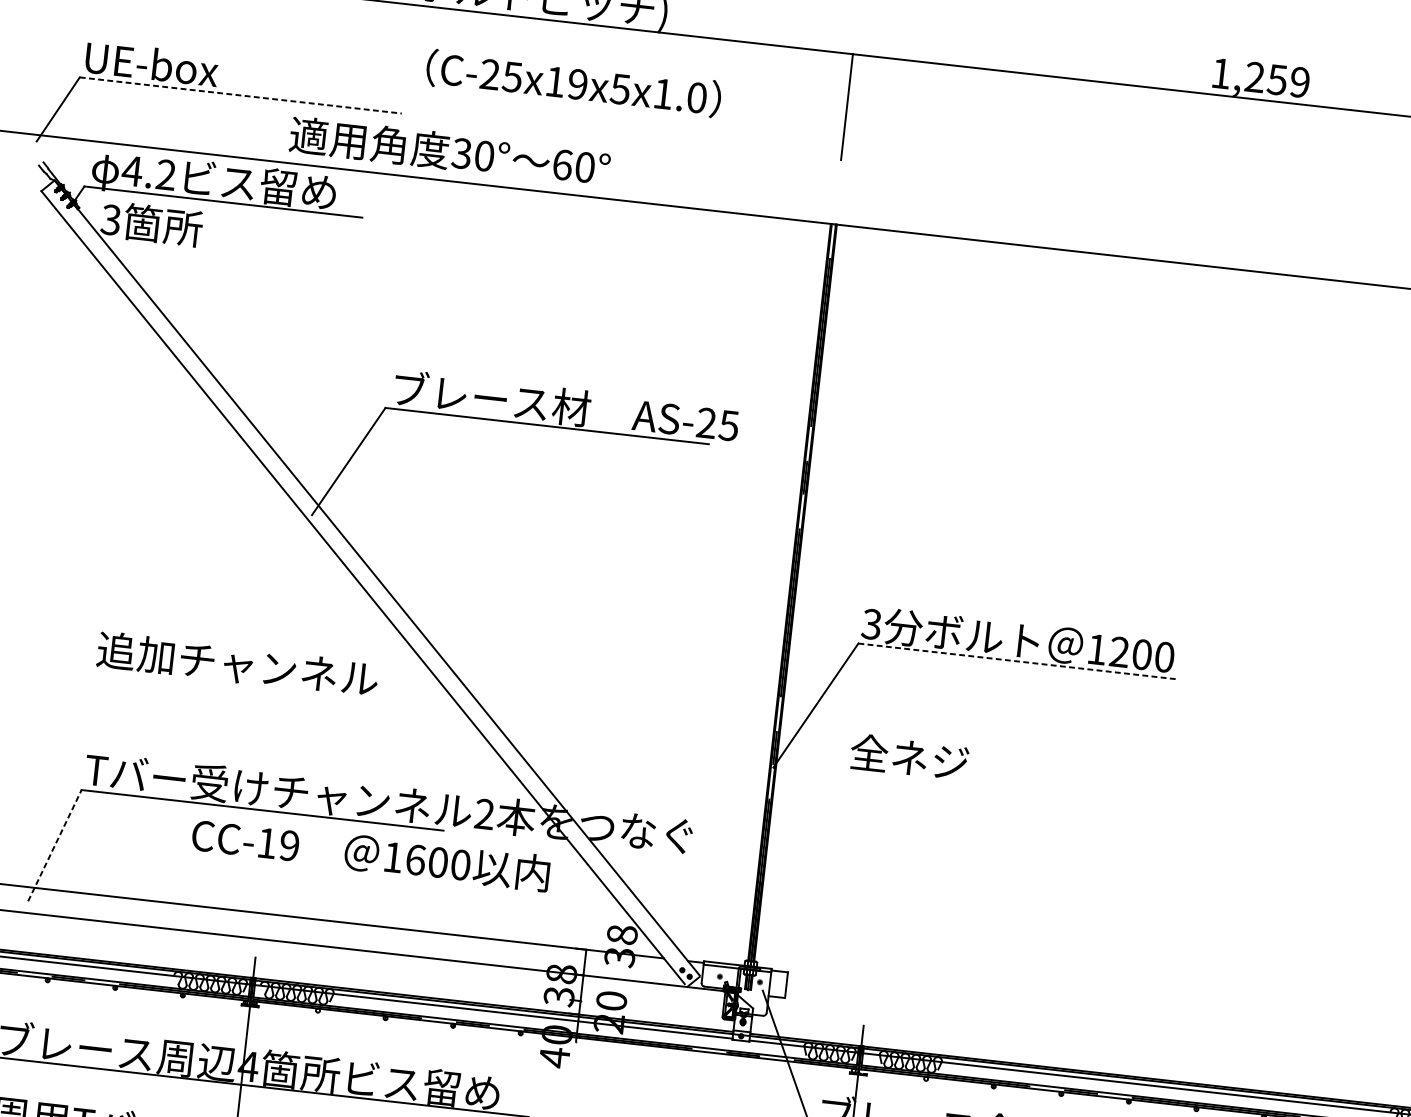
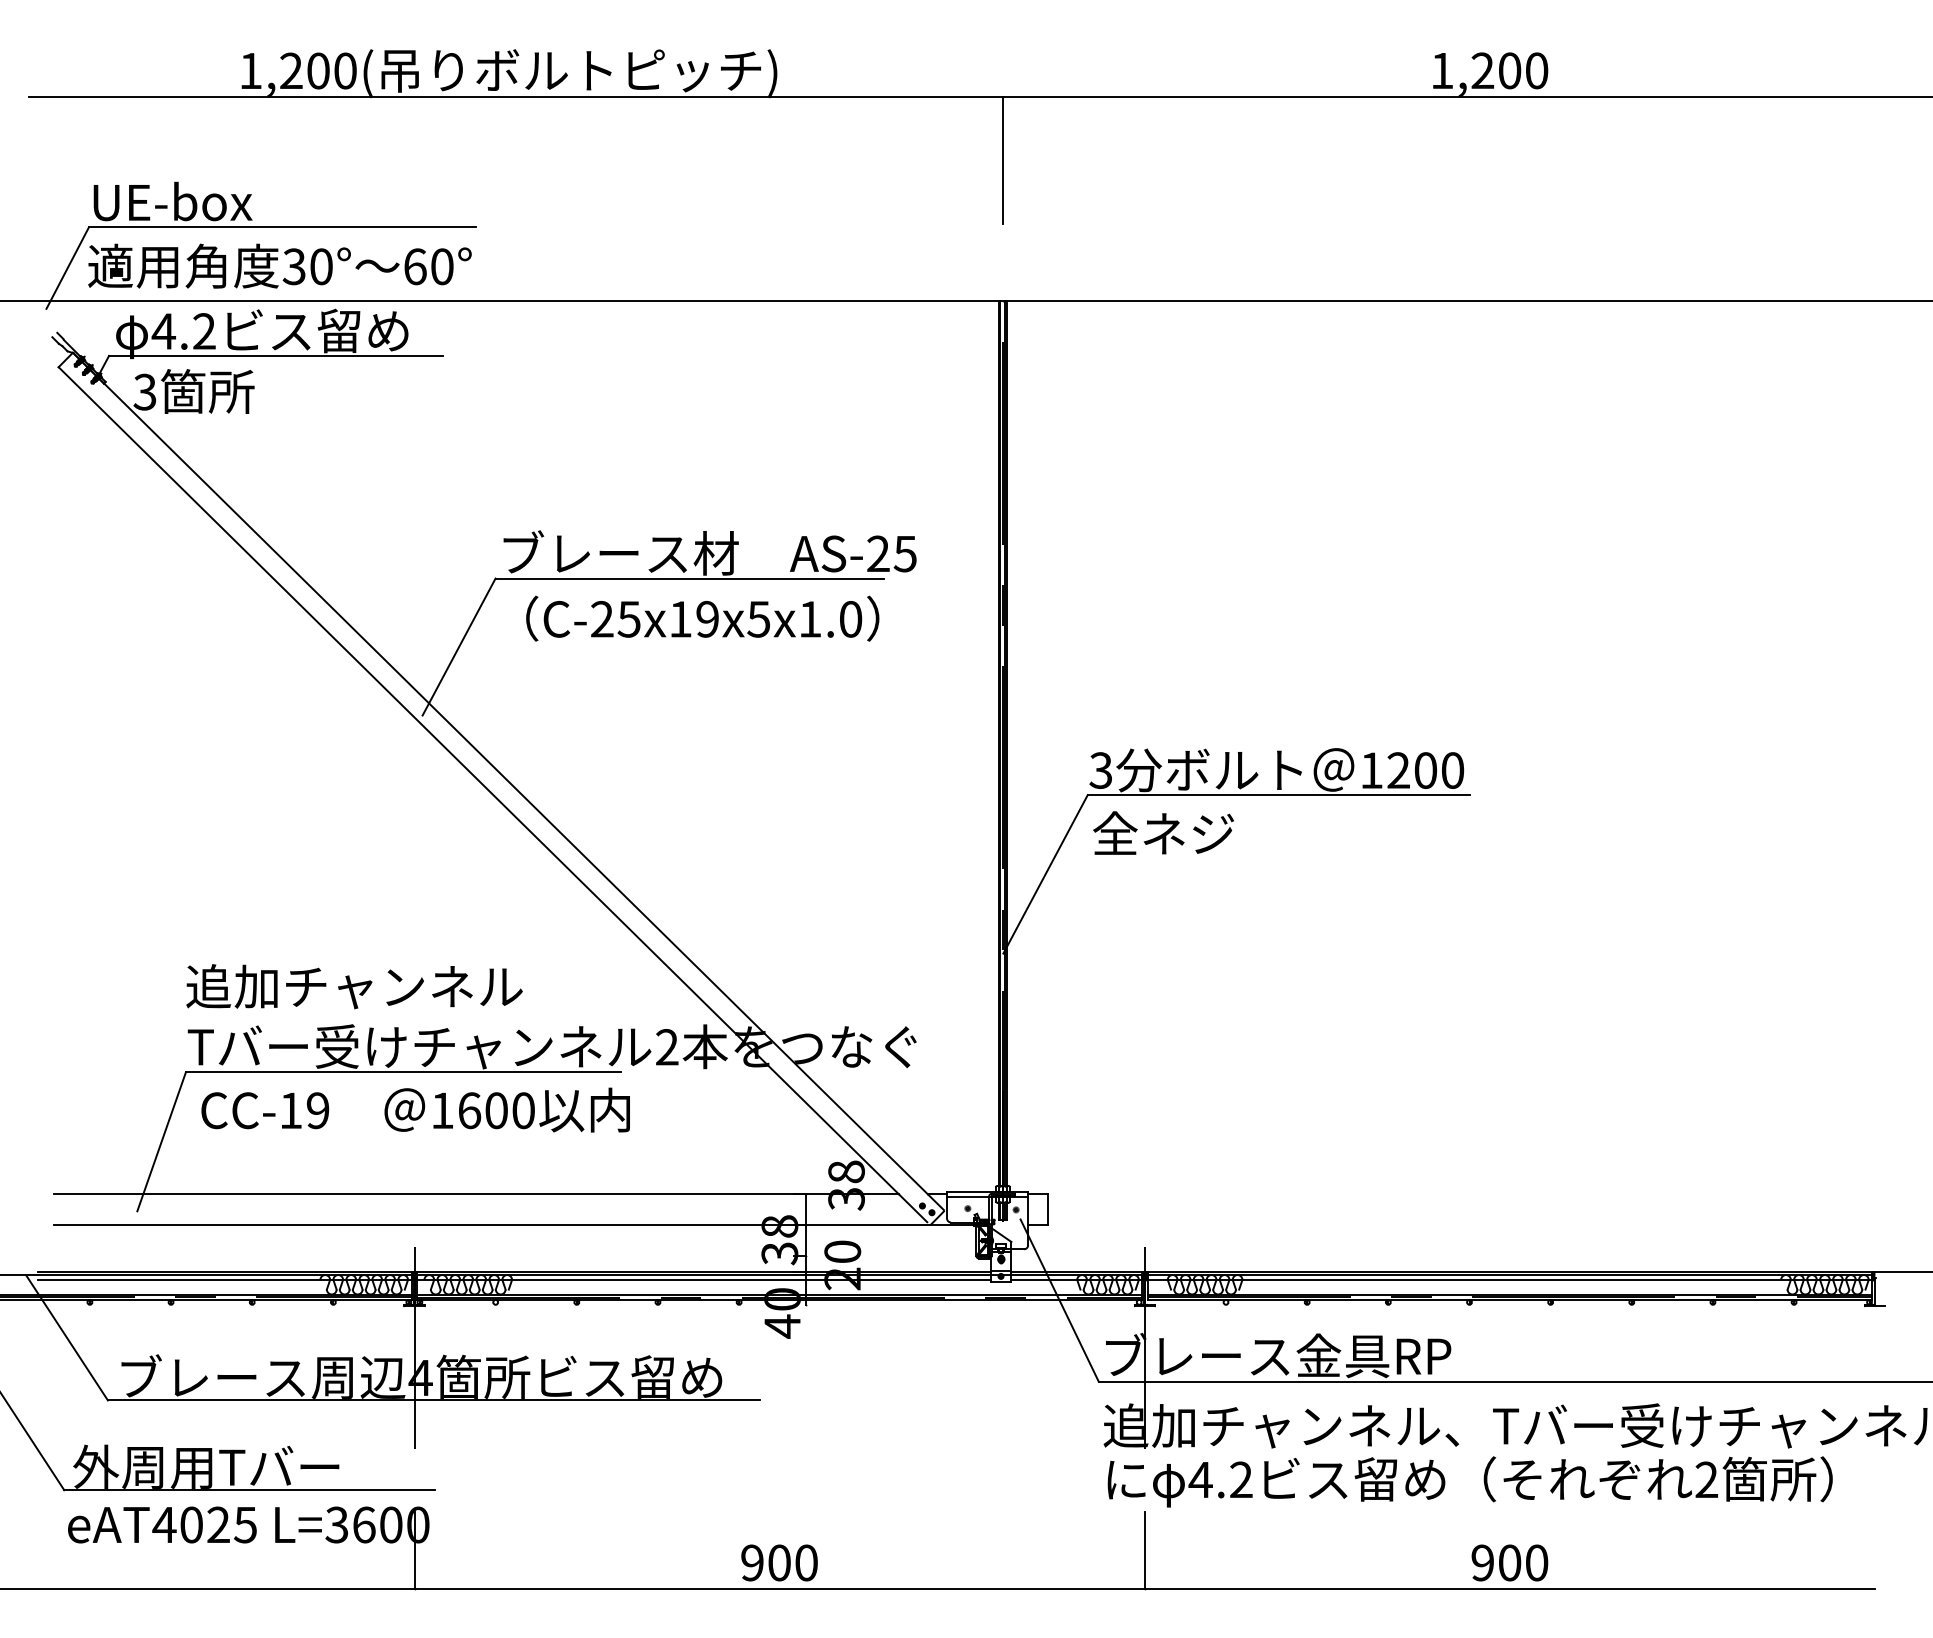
text: (1288, 80) -> (1523, 70), 1,259 -> 1,200
text: (573, 83) -> (702, 618), moved
line: (240, 95) -> (282, 227), dashed -> solid
text: (449, 151) -> (279, 265), moved
line: (1017, 661) -> (1278, 795), dashed -> solid
text: (237, 664) -> (354, 986), moved
text: (909, 756) -> (1163, 832), moved
line: (54, 845) -> (161, 1141), dashed -> solid
text: (370, 853) -> (415, 1109), moved

